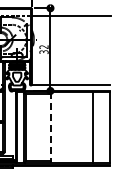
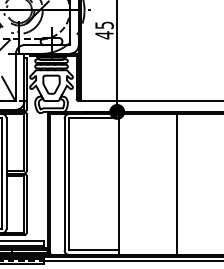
text: (43, 49) -> (103, 30), 32 -> 45
line: (51, 127) -> (119, 183), dashed -> solid
line: (92, 127) -> (176, 183), moved

